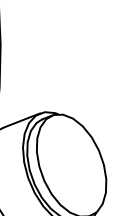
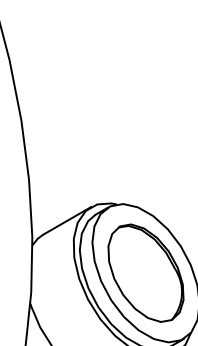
part: (71, 165) -> (145, 272), added

